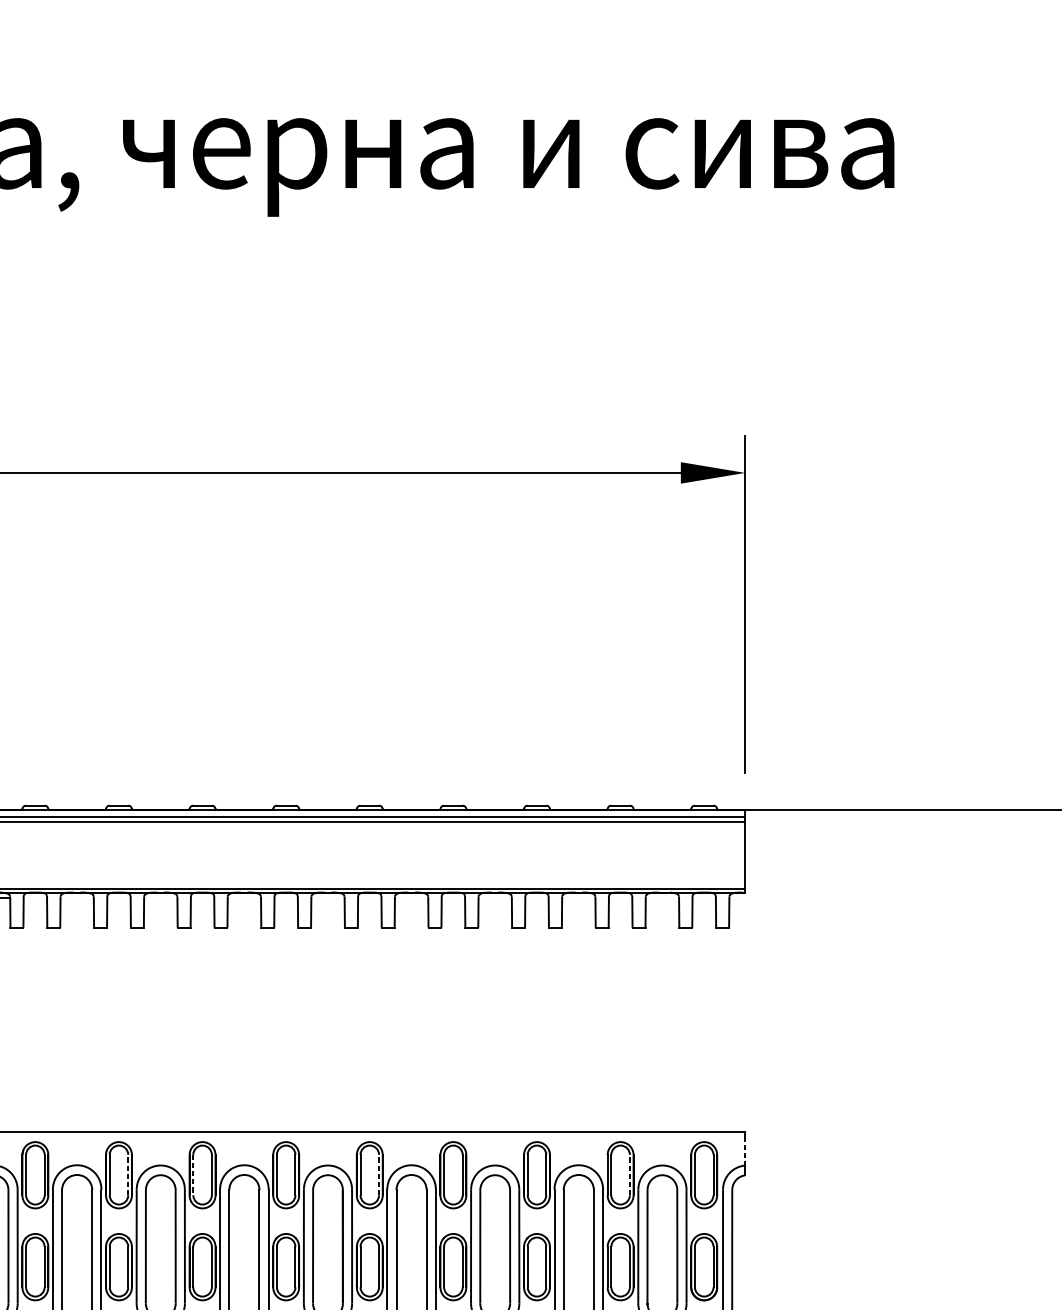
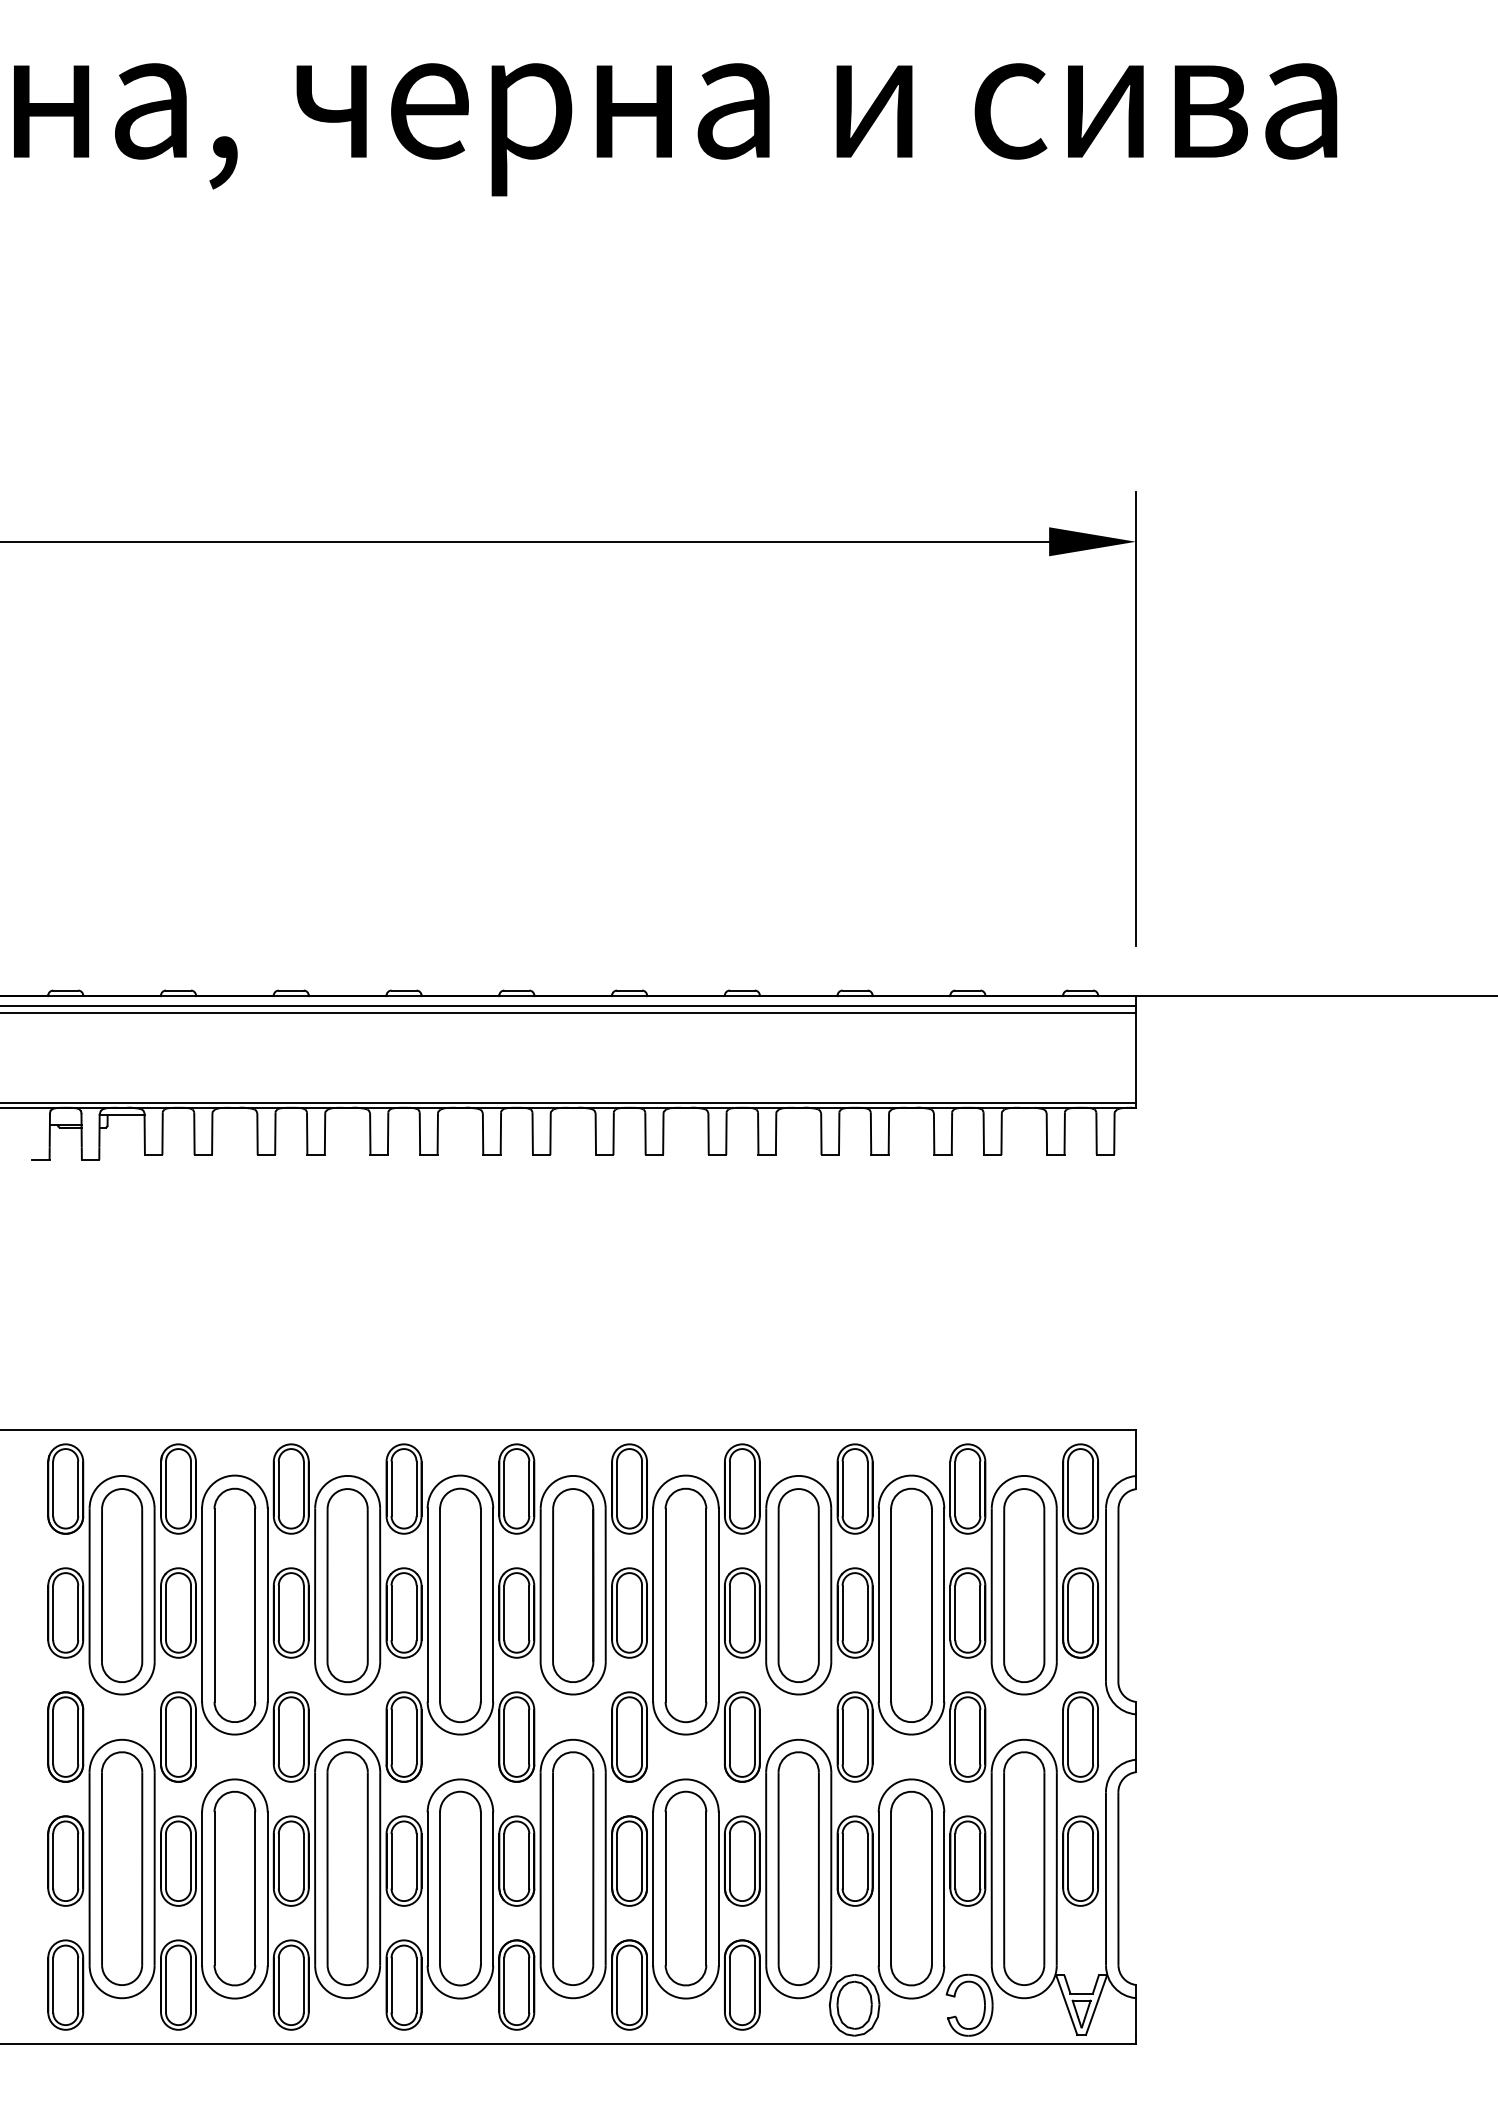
line: (745, 1151) -> (1136, 1457), dashed -> solid
line: (128, 1174) -> (303, 1488), dashed -> solid
line: (379, 1174) -> (642, 1488), dashed -> solid
line: (629, 1174) -> (980, 1488), dashed -> solid
line: (193, 1175) -> (391, 1489), dashed -> solid

